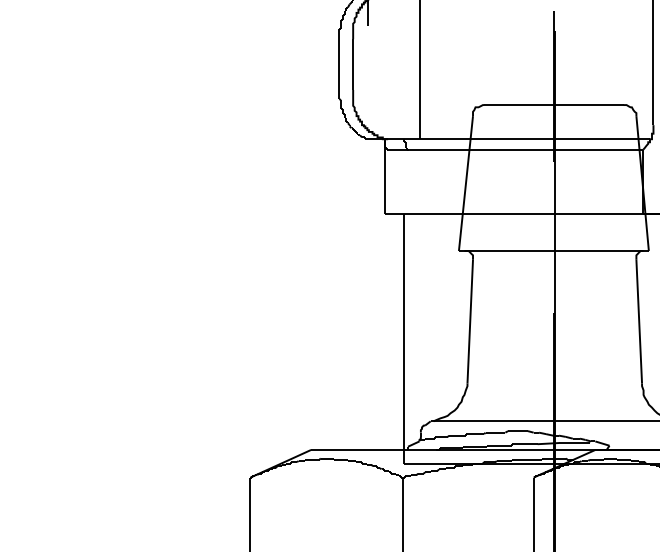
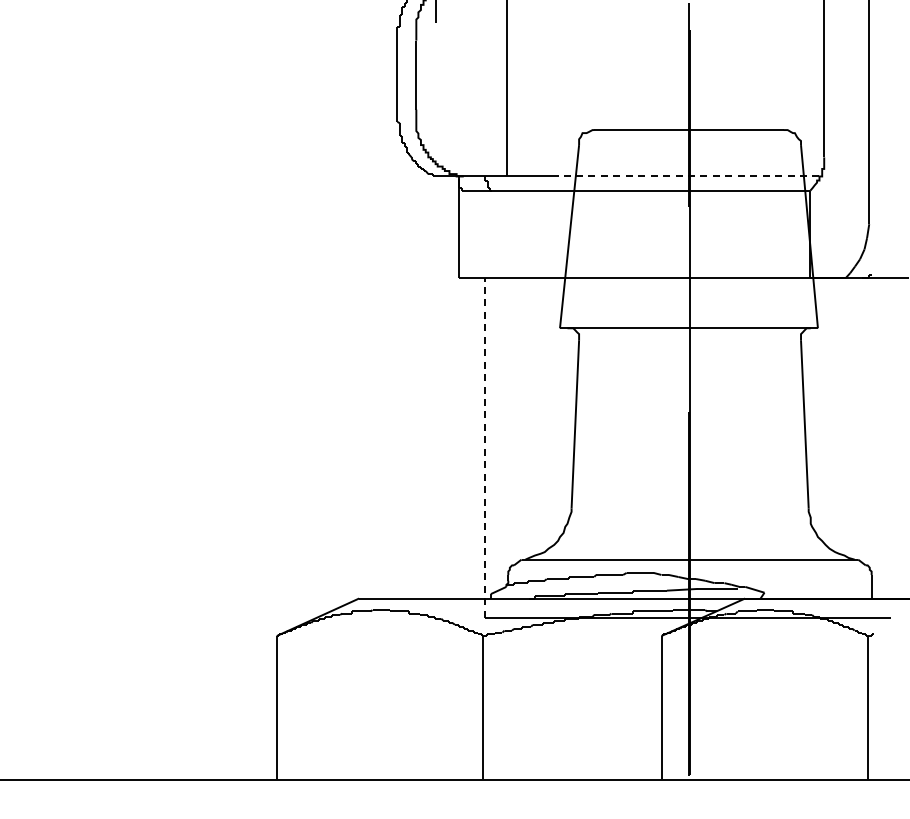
line: (553, 139) -> (688, 176), solid -> dashed
line: (404, 338) -> (485, 447), solid -> dashed

